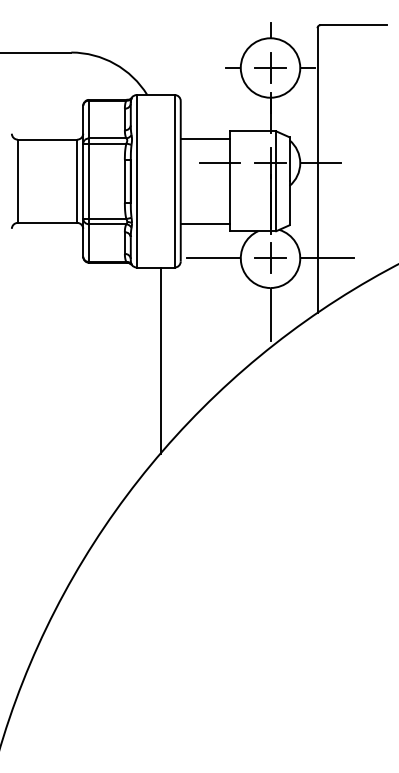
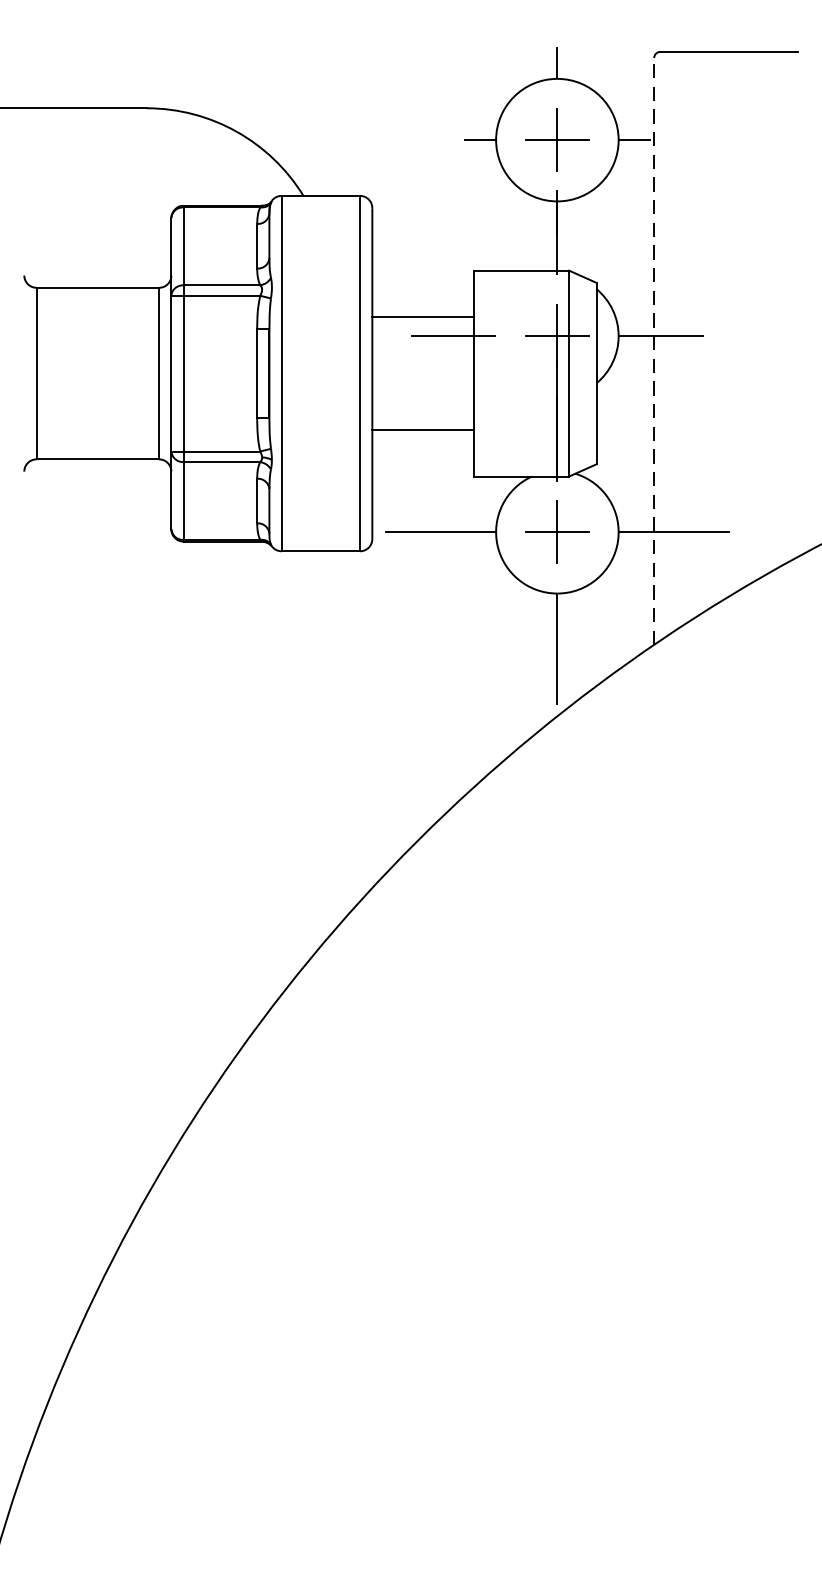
line: (205, 139) -> (423, 318), moved
line: (317, 170) -> (654, 351), solid -> dashed
line: (205, 223) -> (423, 429), moved
line: (160, 360) -> (330, 742), removed

